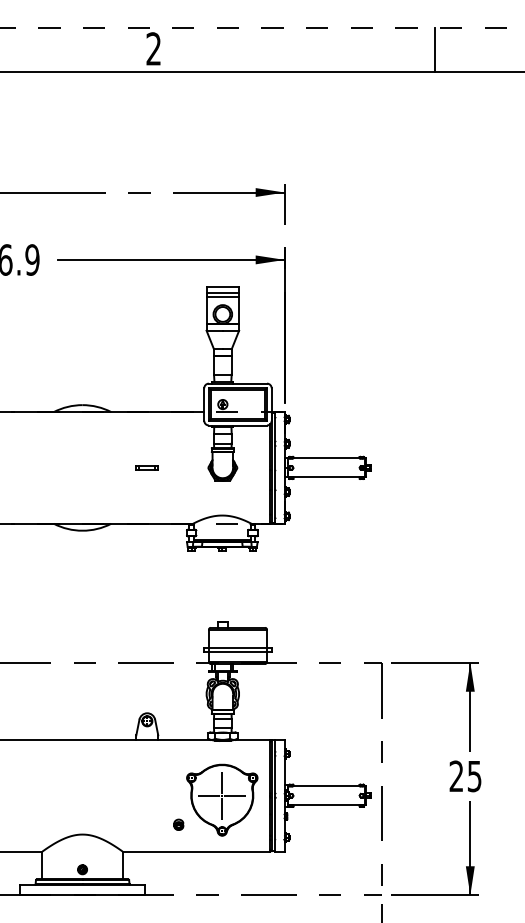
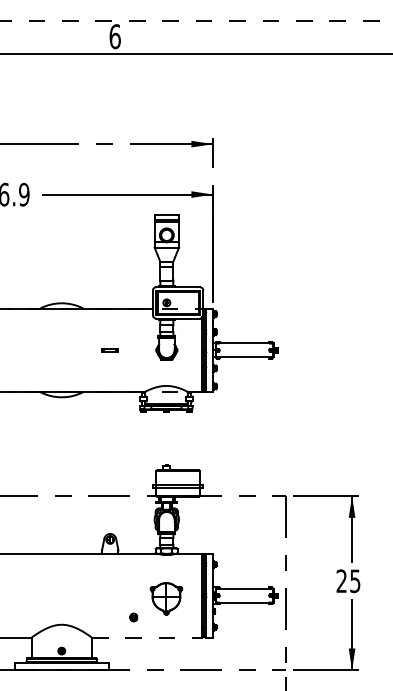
text: (153, 48) -> (114, 36), 2 -> 6
line: (434, 49) -> (325, 37), removed
part: (222, 799) -> (166, 598), size x0.6
line: (196, 851) -> (147, 637), solid -> dashed

